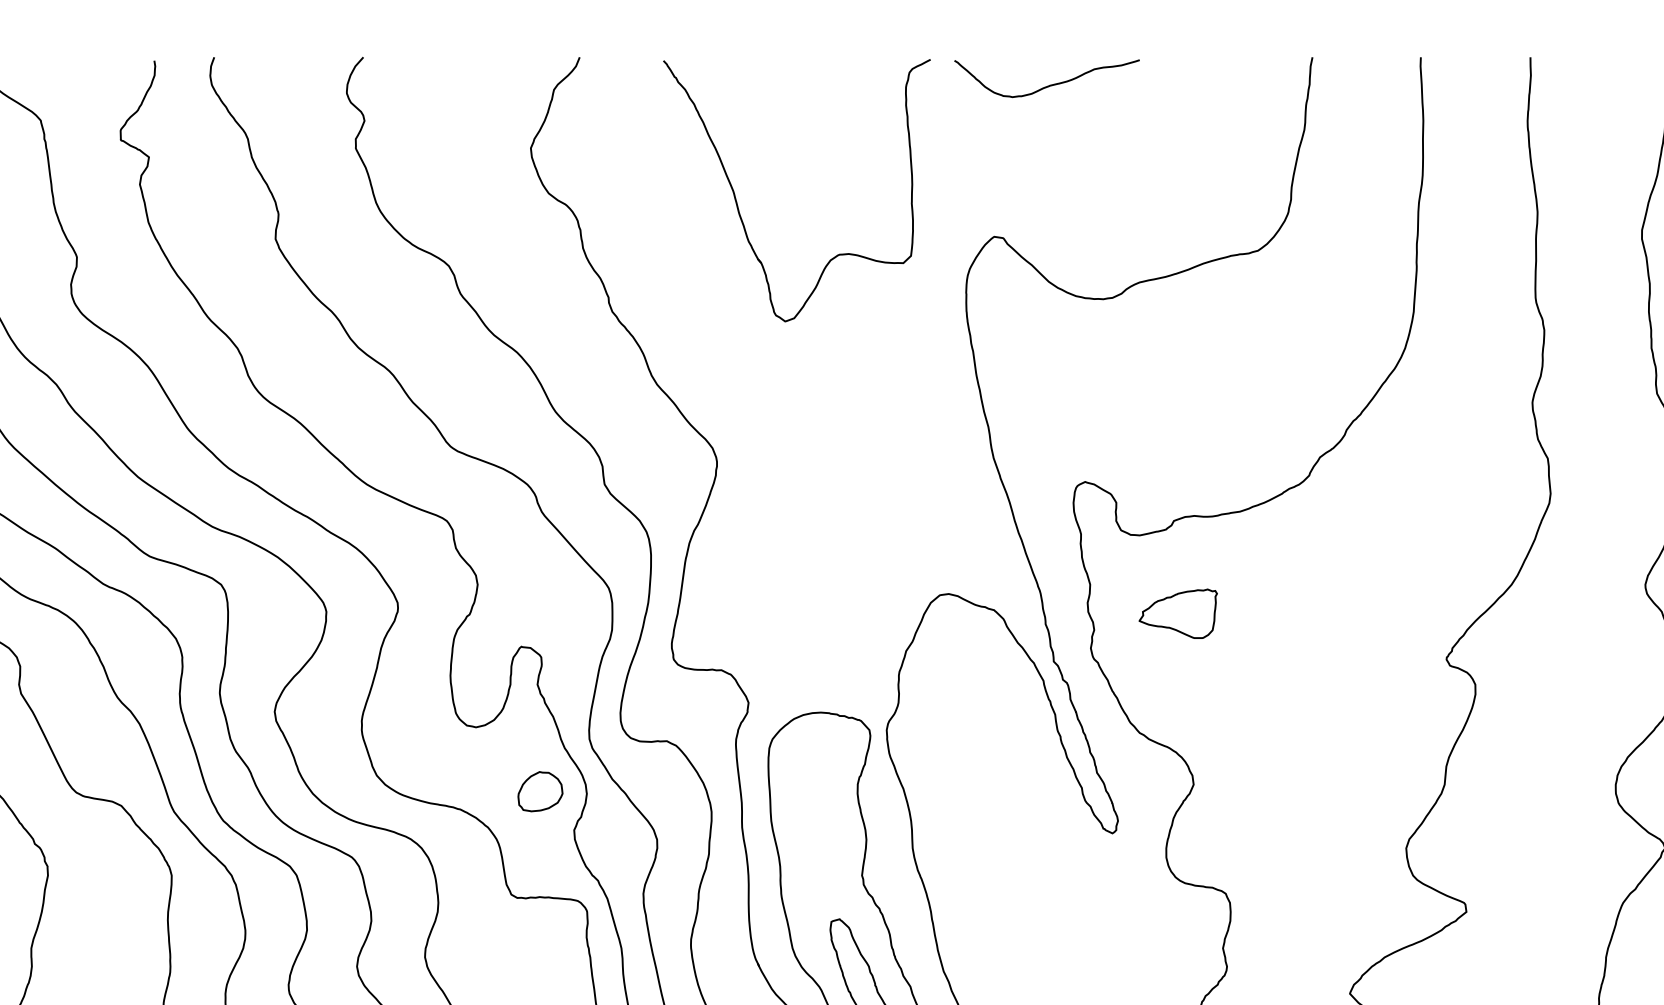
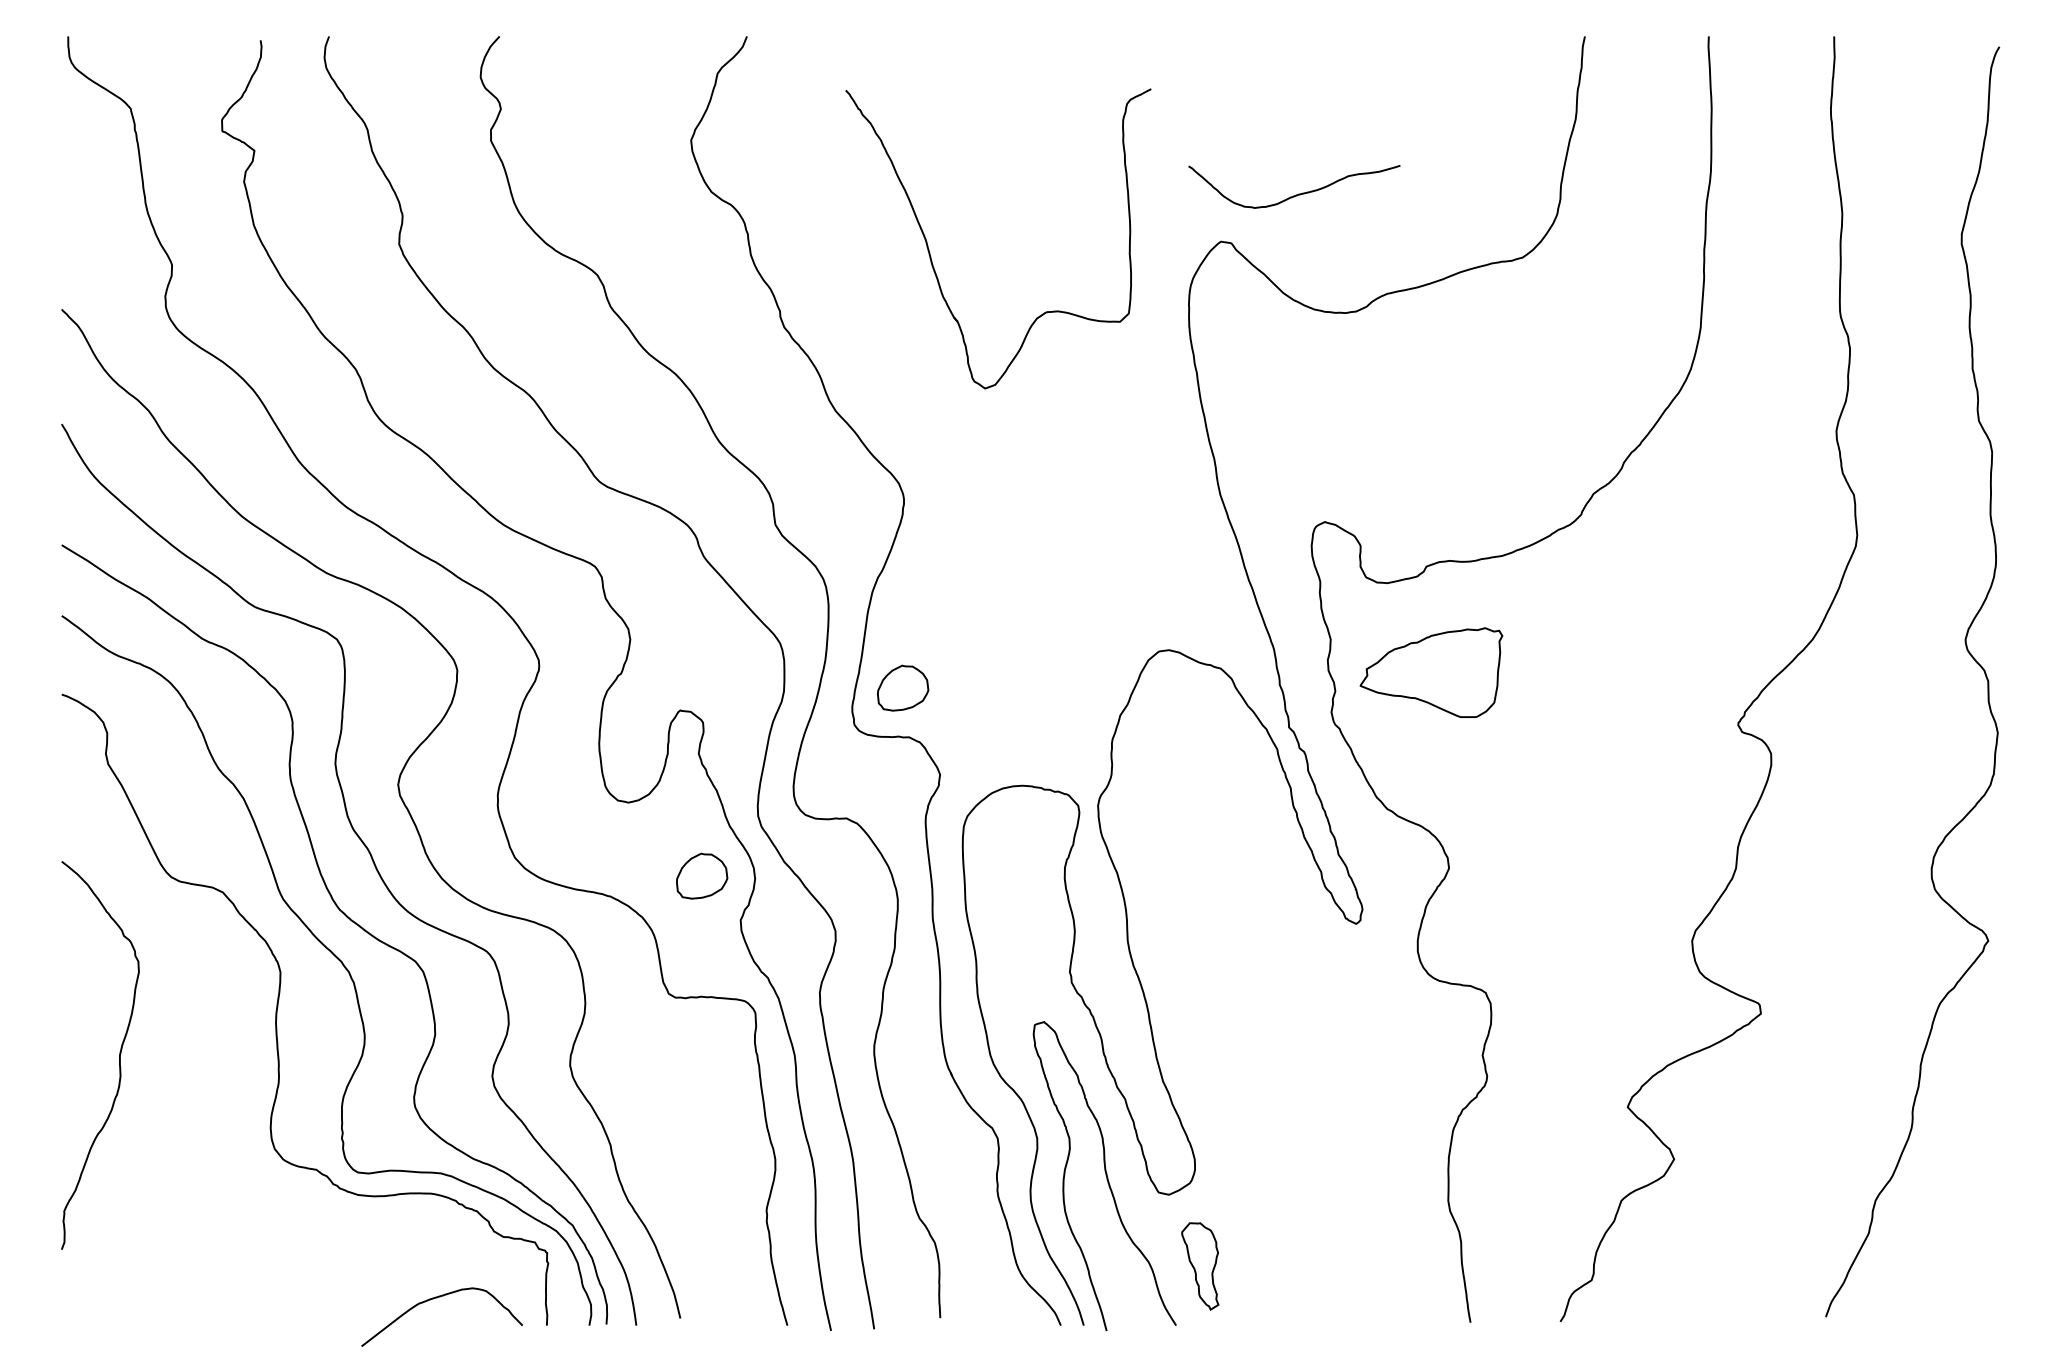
curve: (1050, 84) -> (1298, 193), moved
part: (738, 206) -> (931, 256), moved
part: (1178, 613) -> (1431, 672), size x1.6
part: (716, 626) -> (903, 687), added

